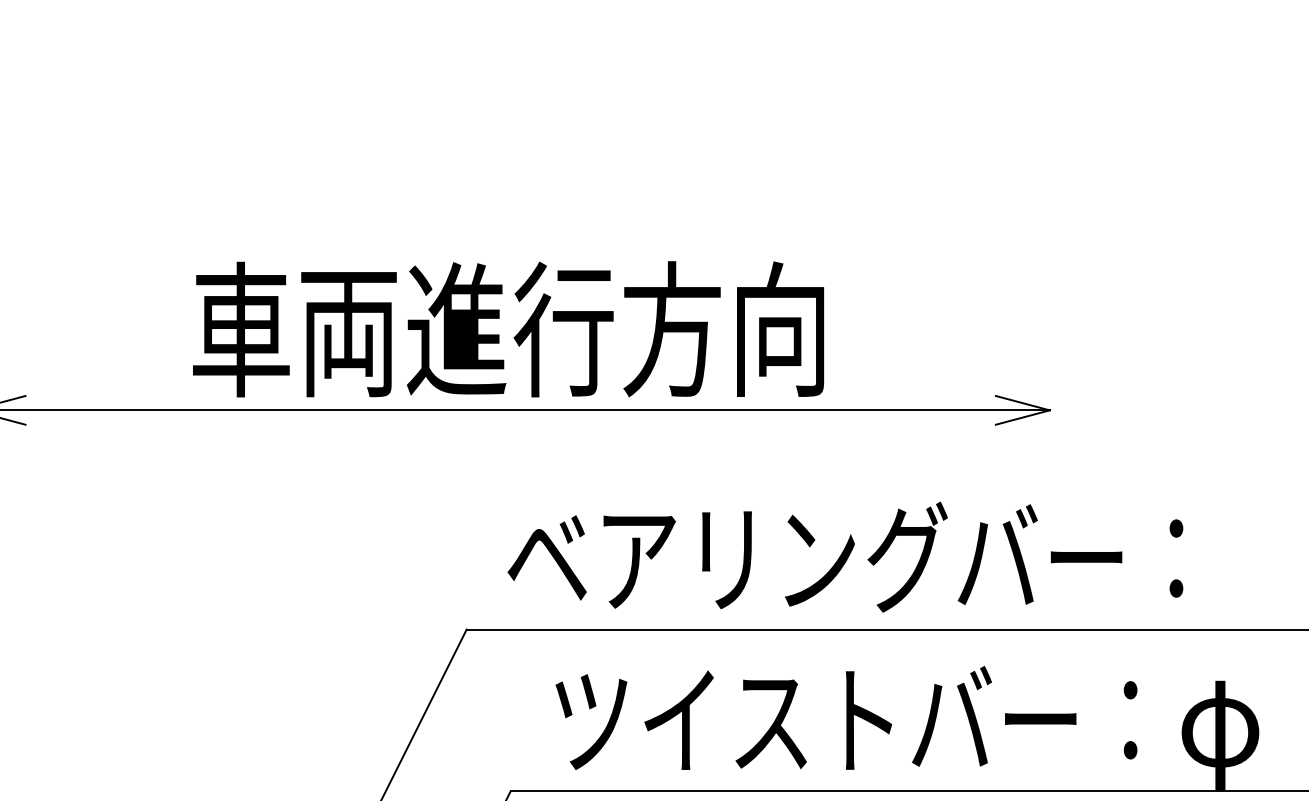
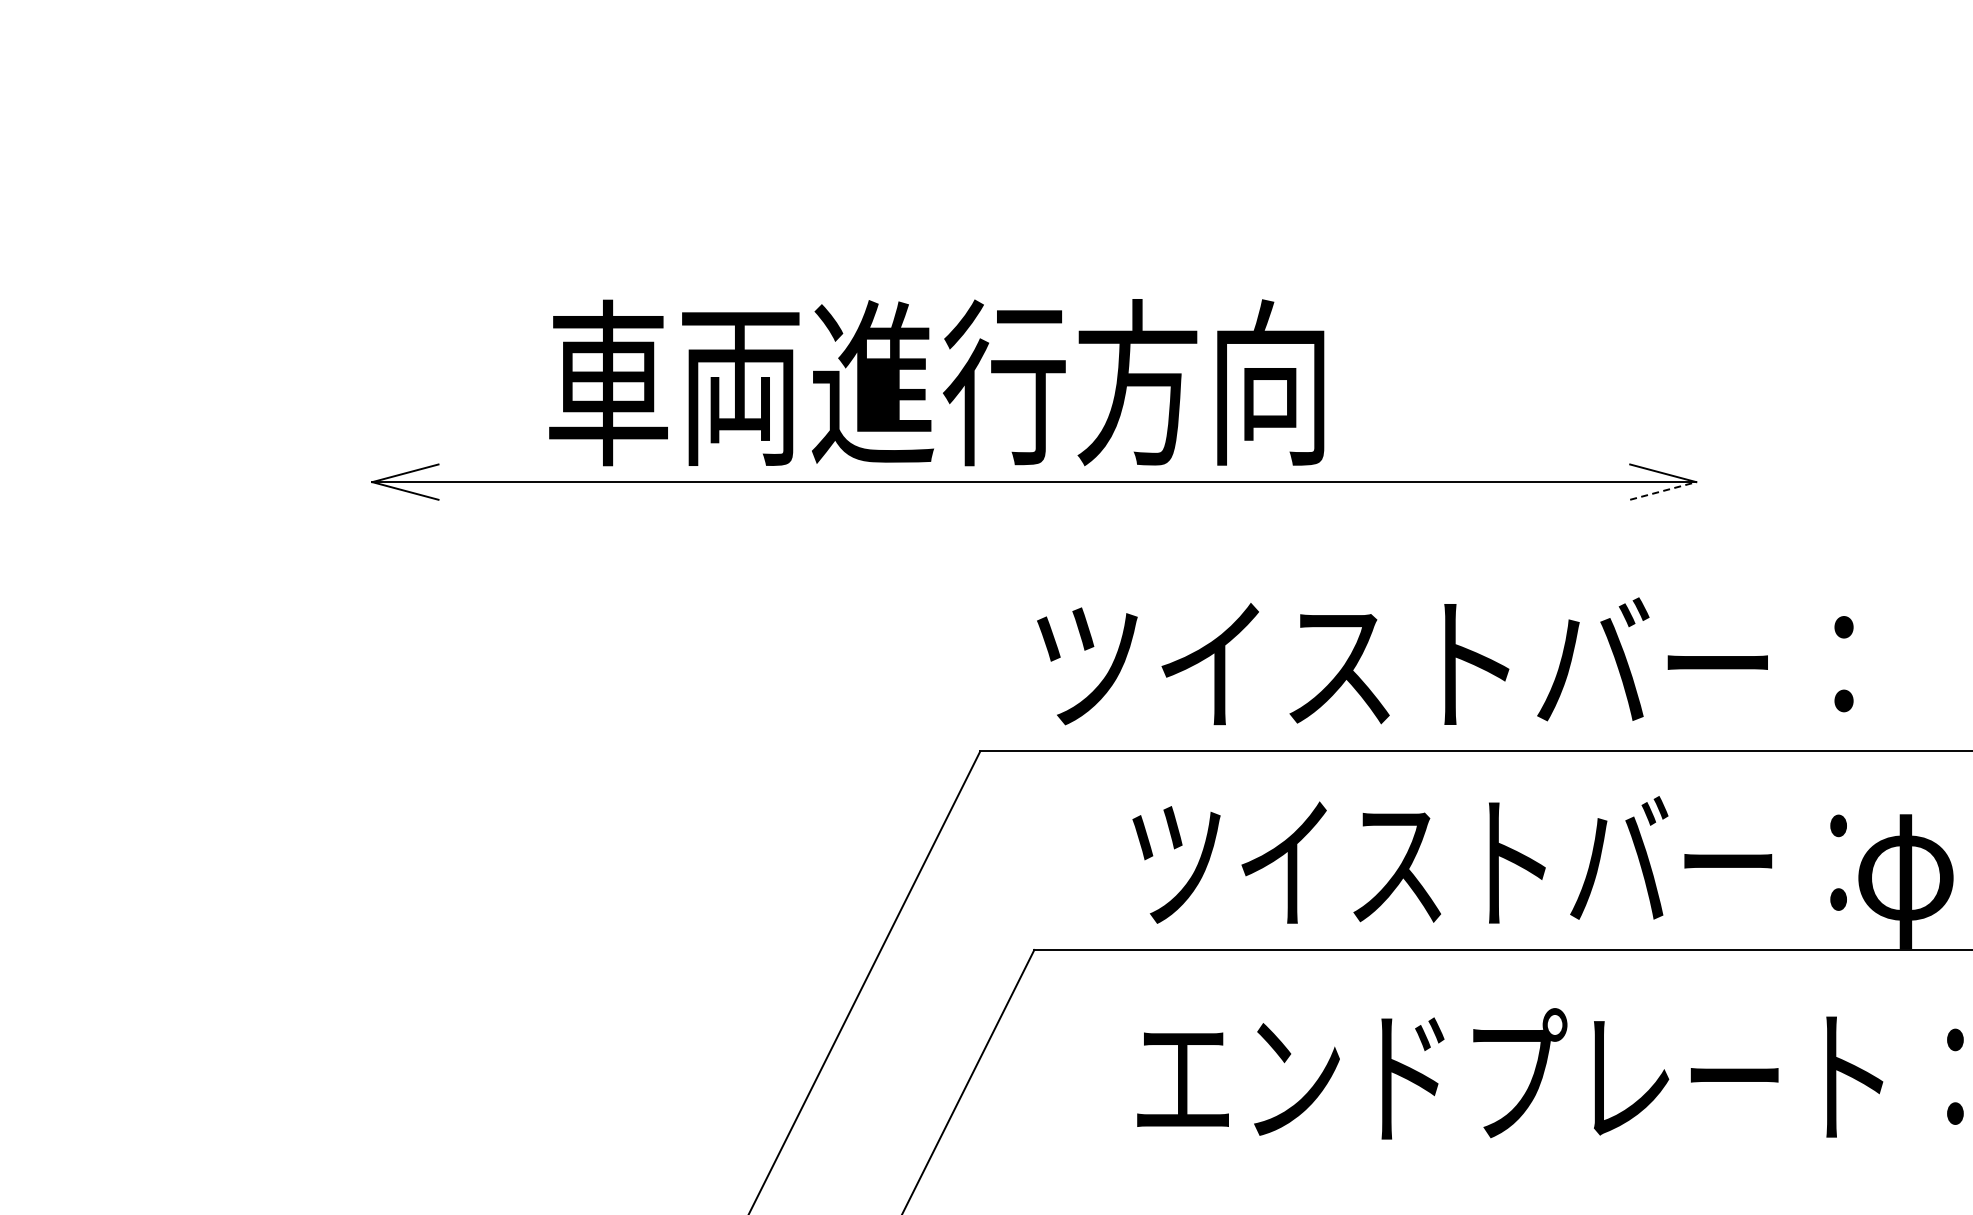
text: (508, 329) -> (936, 382), moved
line: (1023, 417) -> (1663, 490), solid -> dashed
text: (845, 557) -> (1445, 662), ベアリングバー： -> ツイストバー：
text: (846, 717) -> (1489, 859), moved

